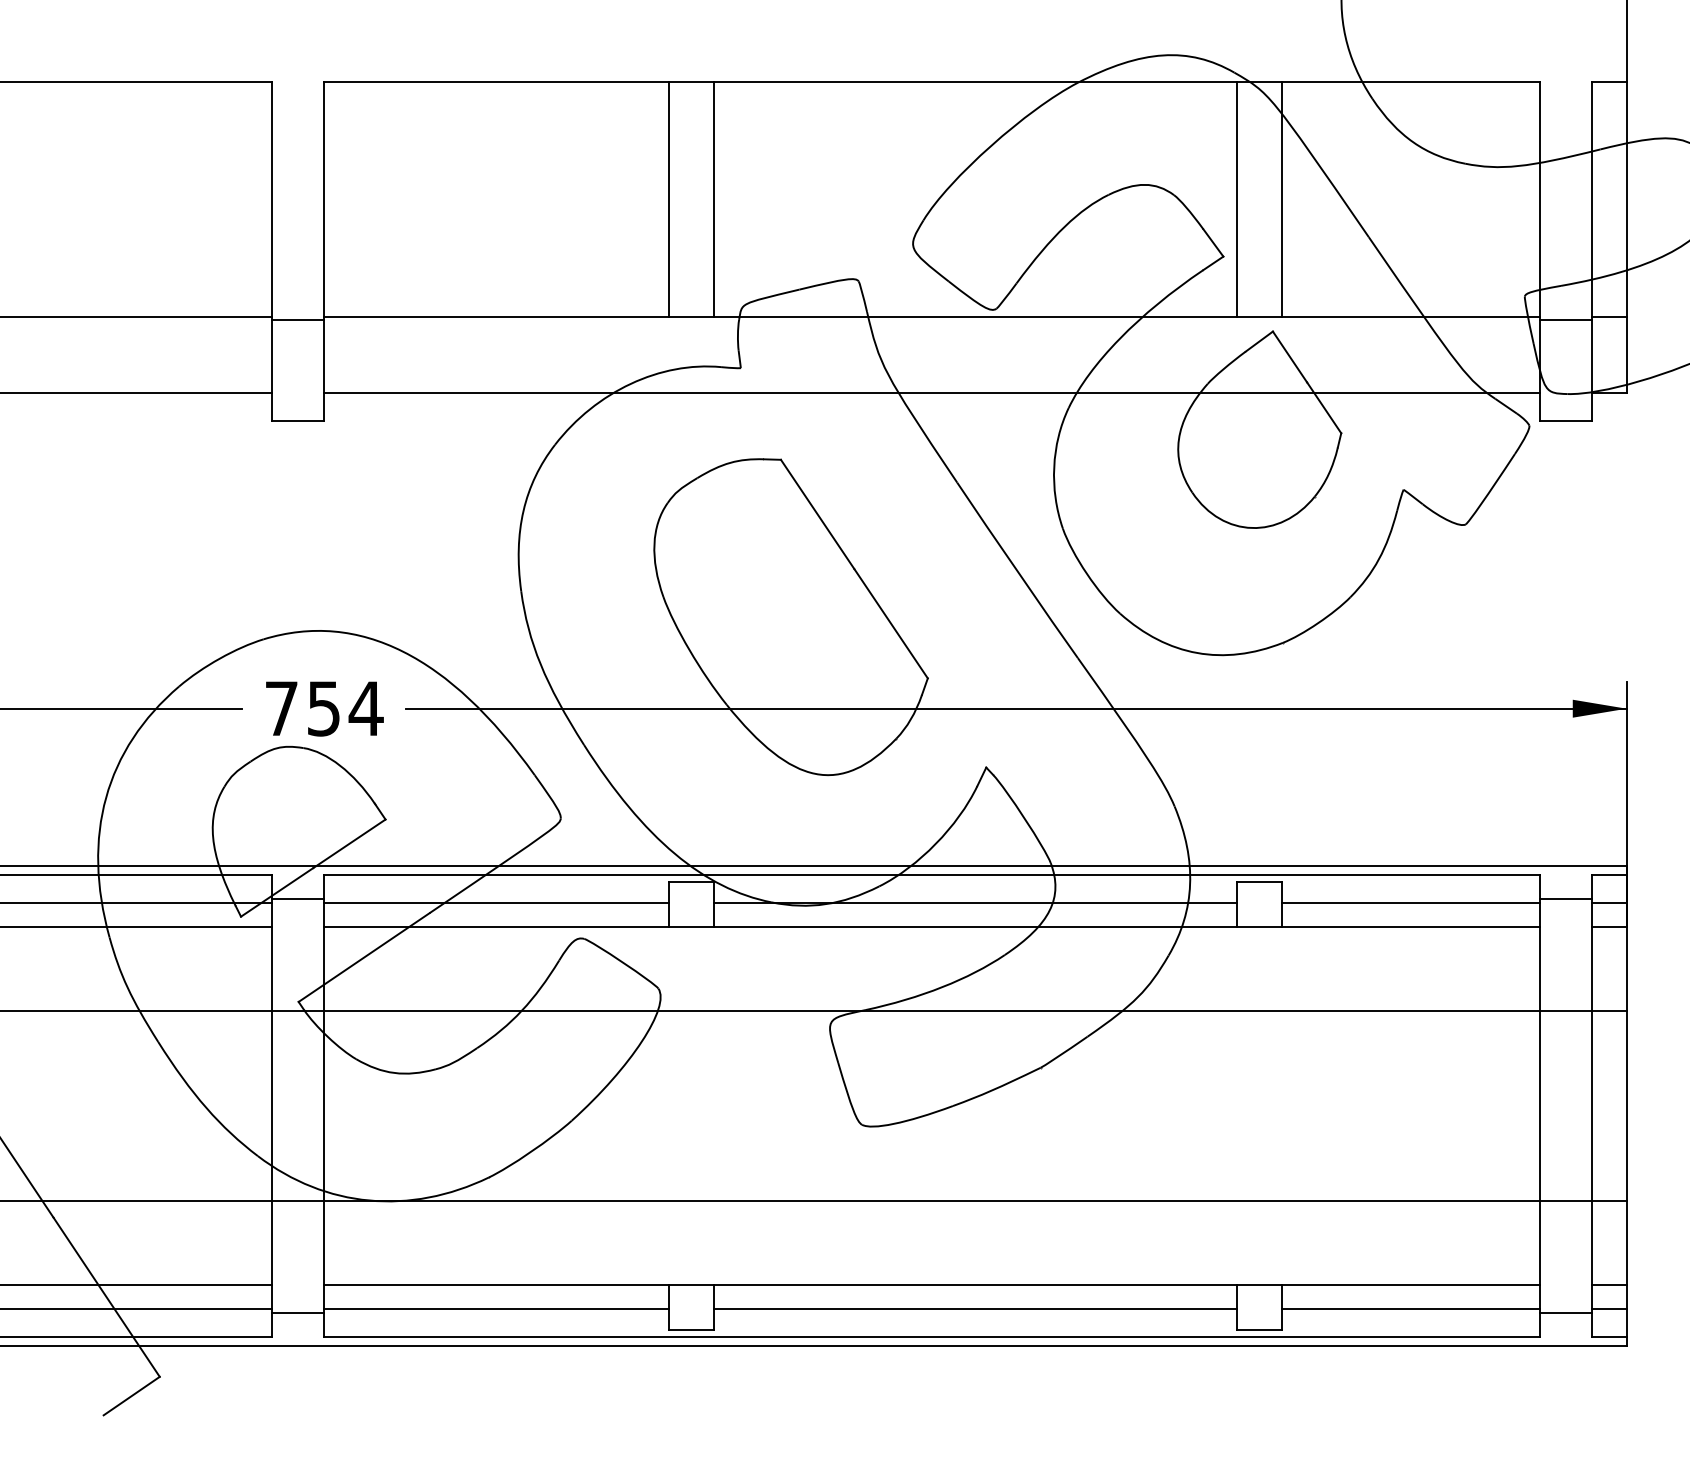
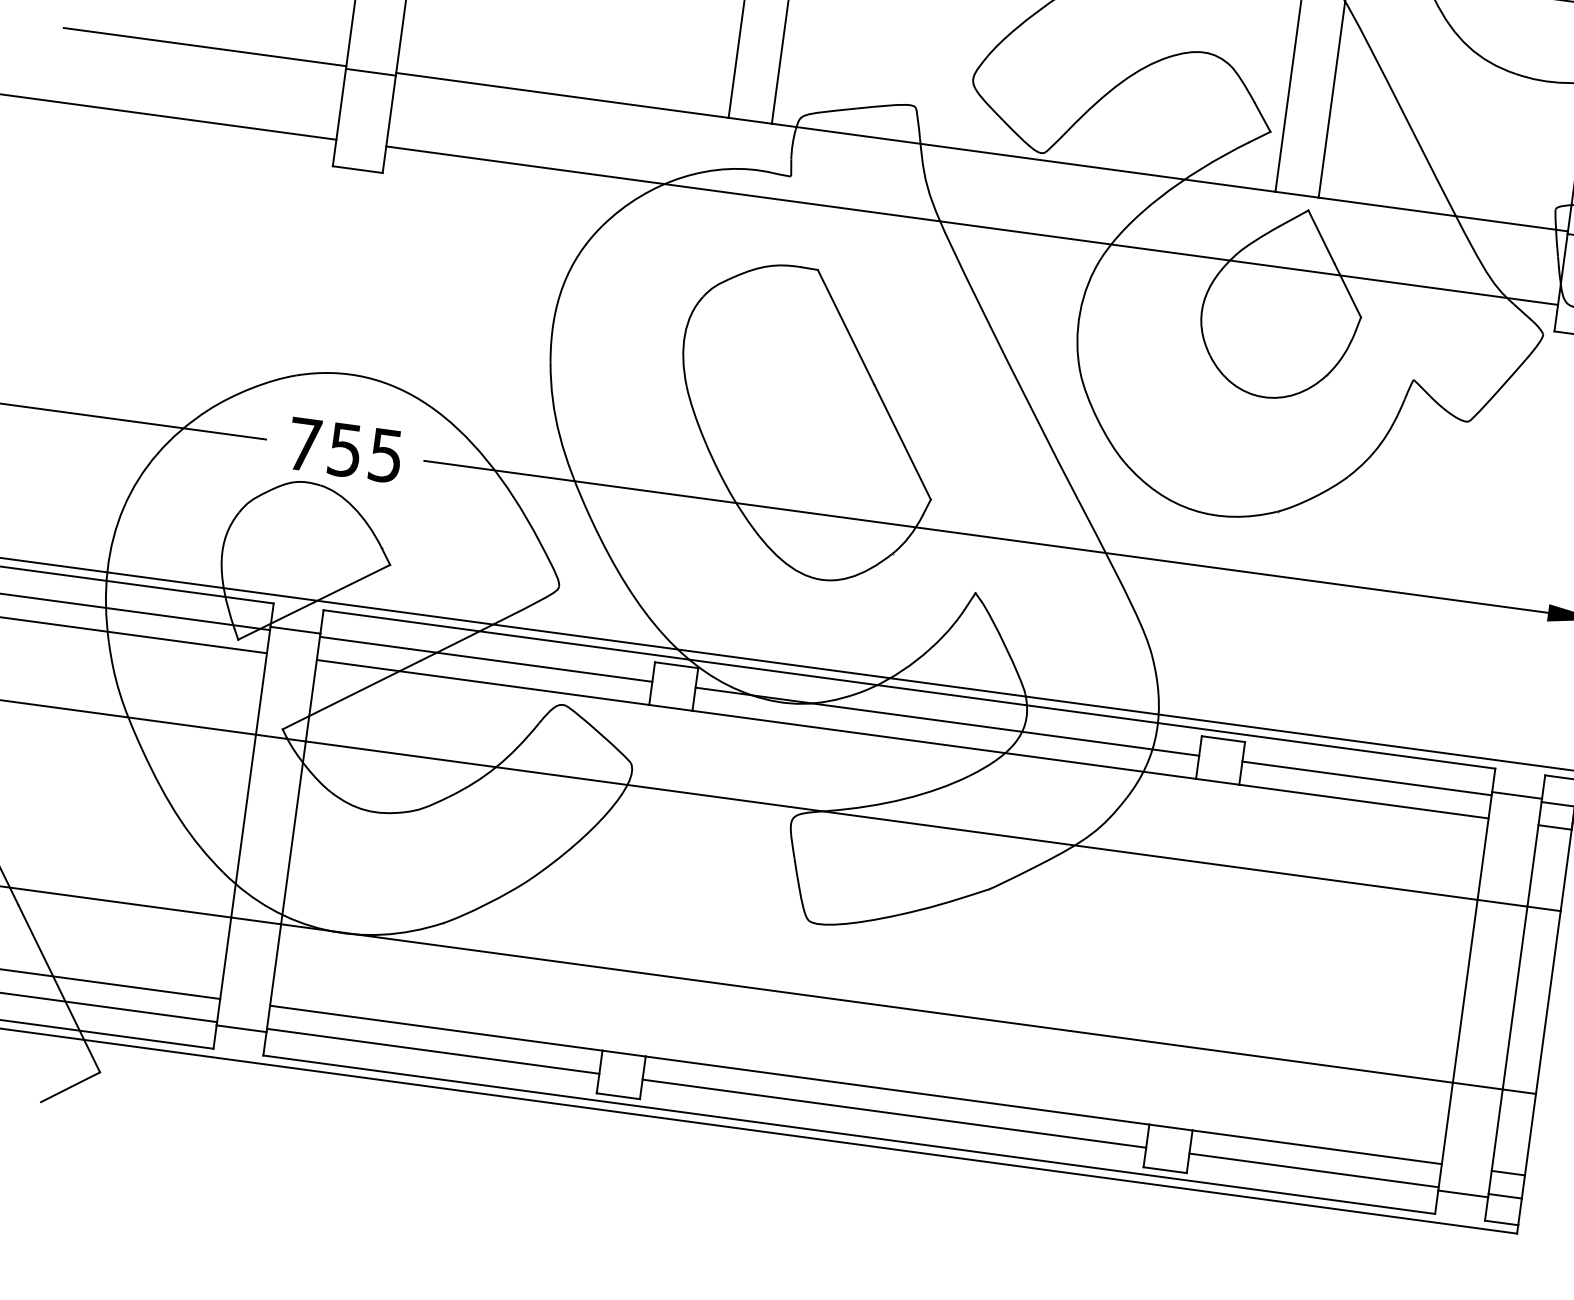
text: (365, 708) -> (385, 455), 754 -> 755

